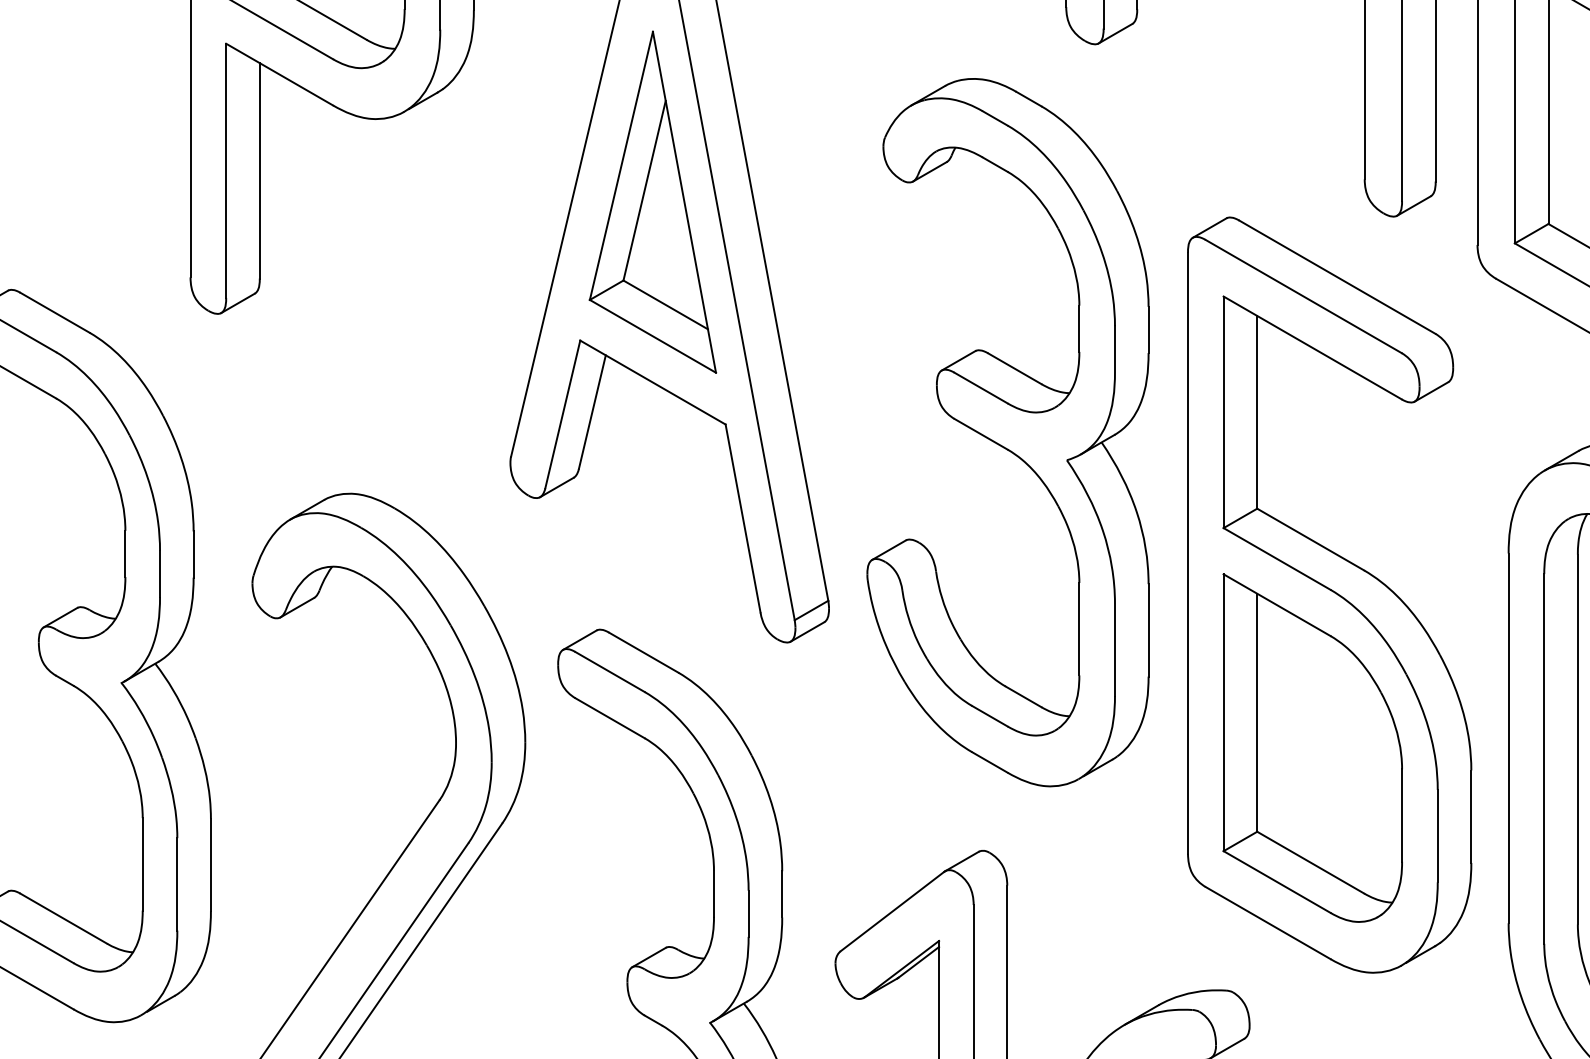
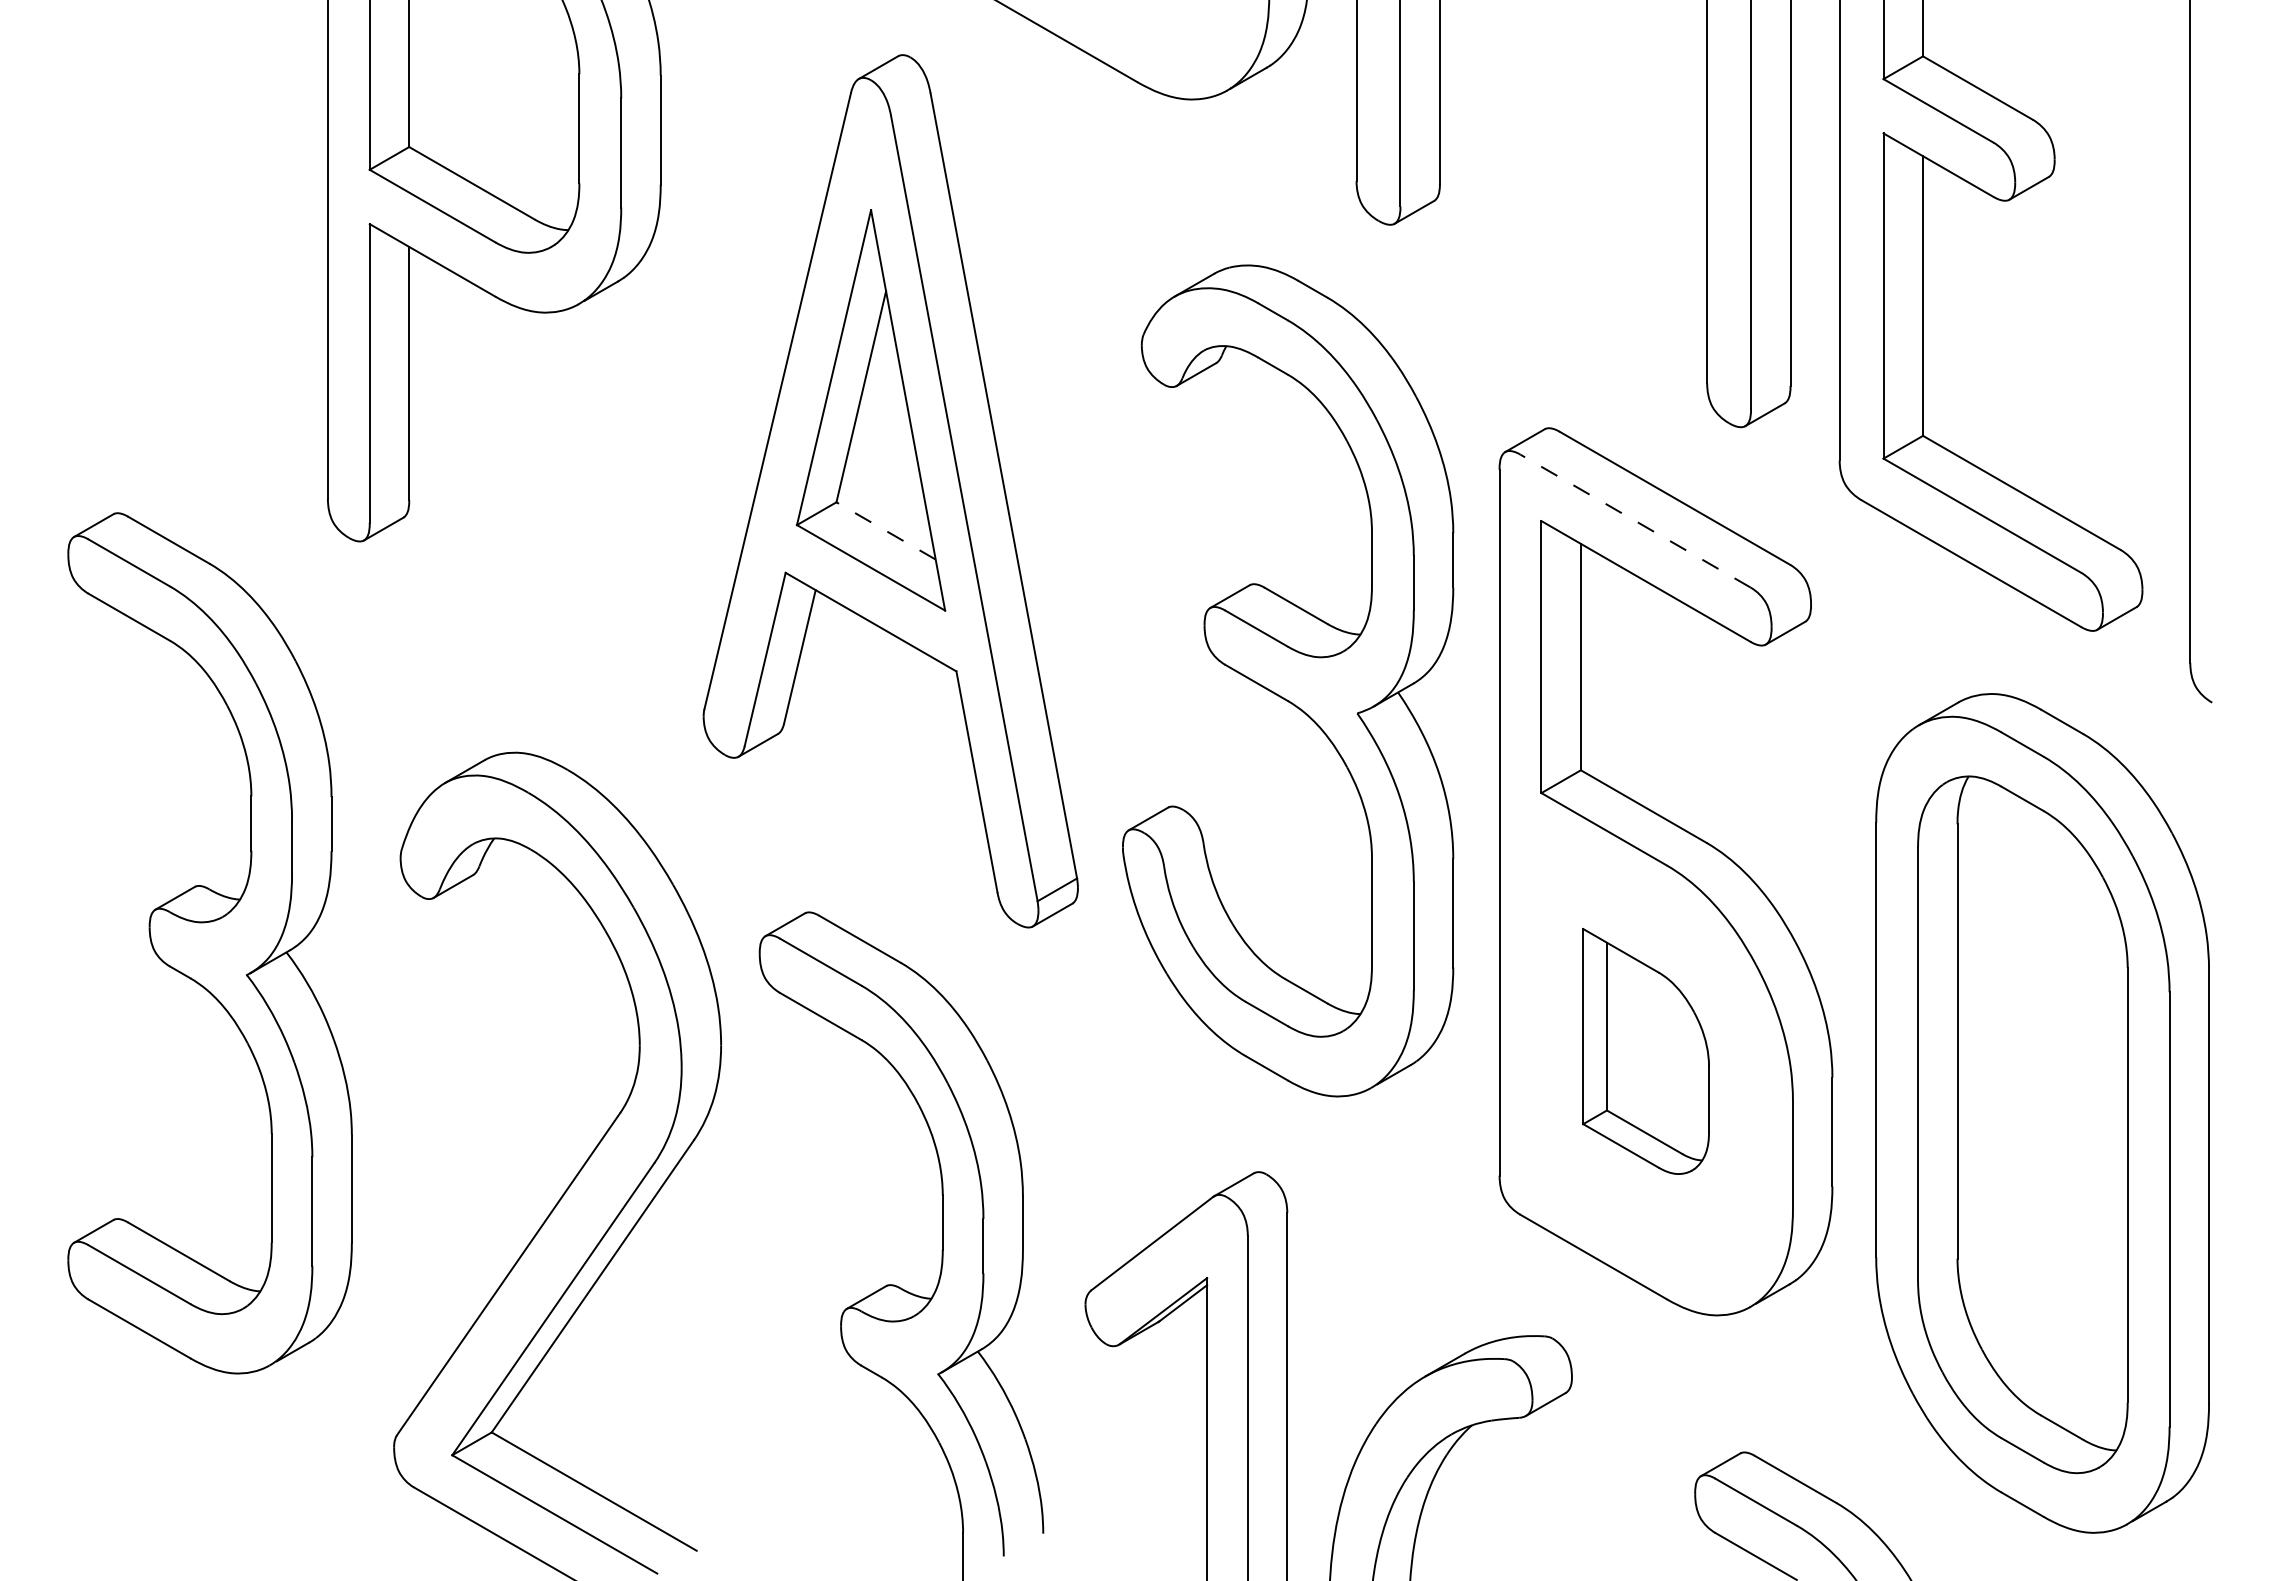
line: (1303, 296) -> (1635, 521), solid -> dashed
line: (665, 304) -> (885, 530), solid -> dashed
part: (1312, 748) -> (1645, 1051), size x0.6

